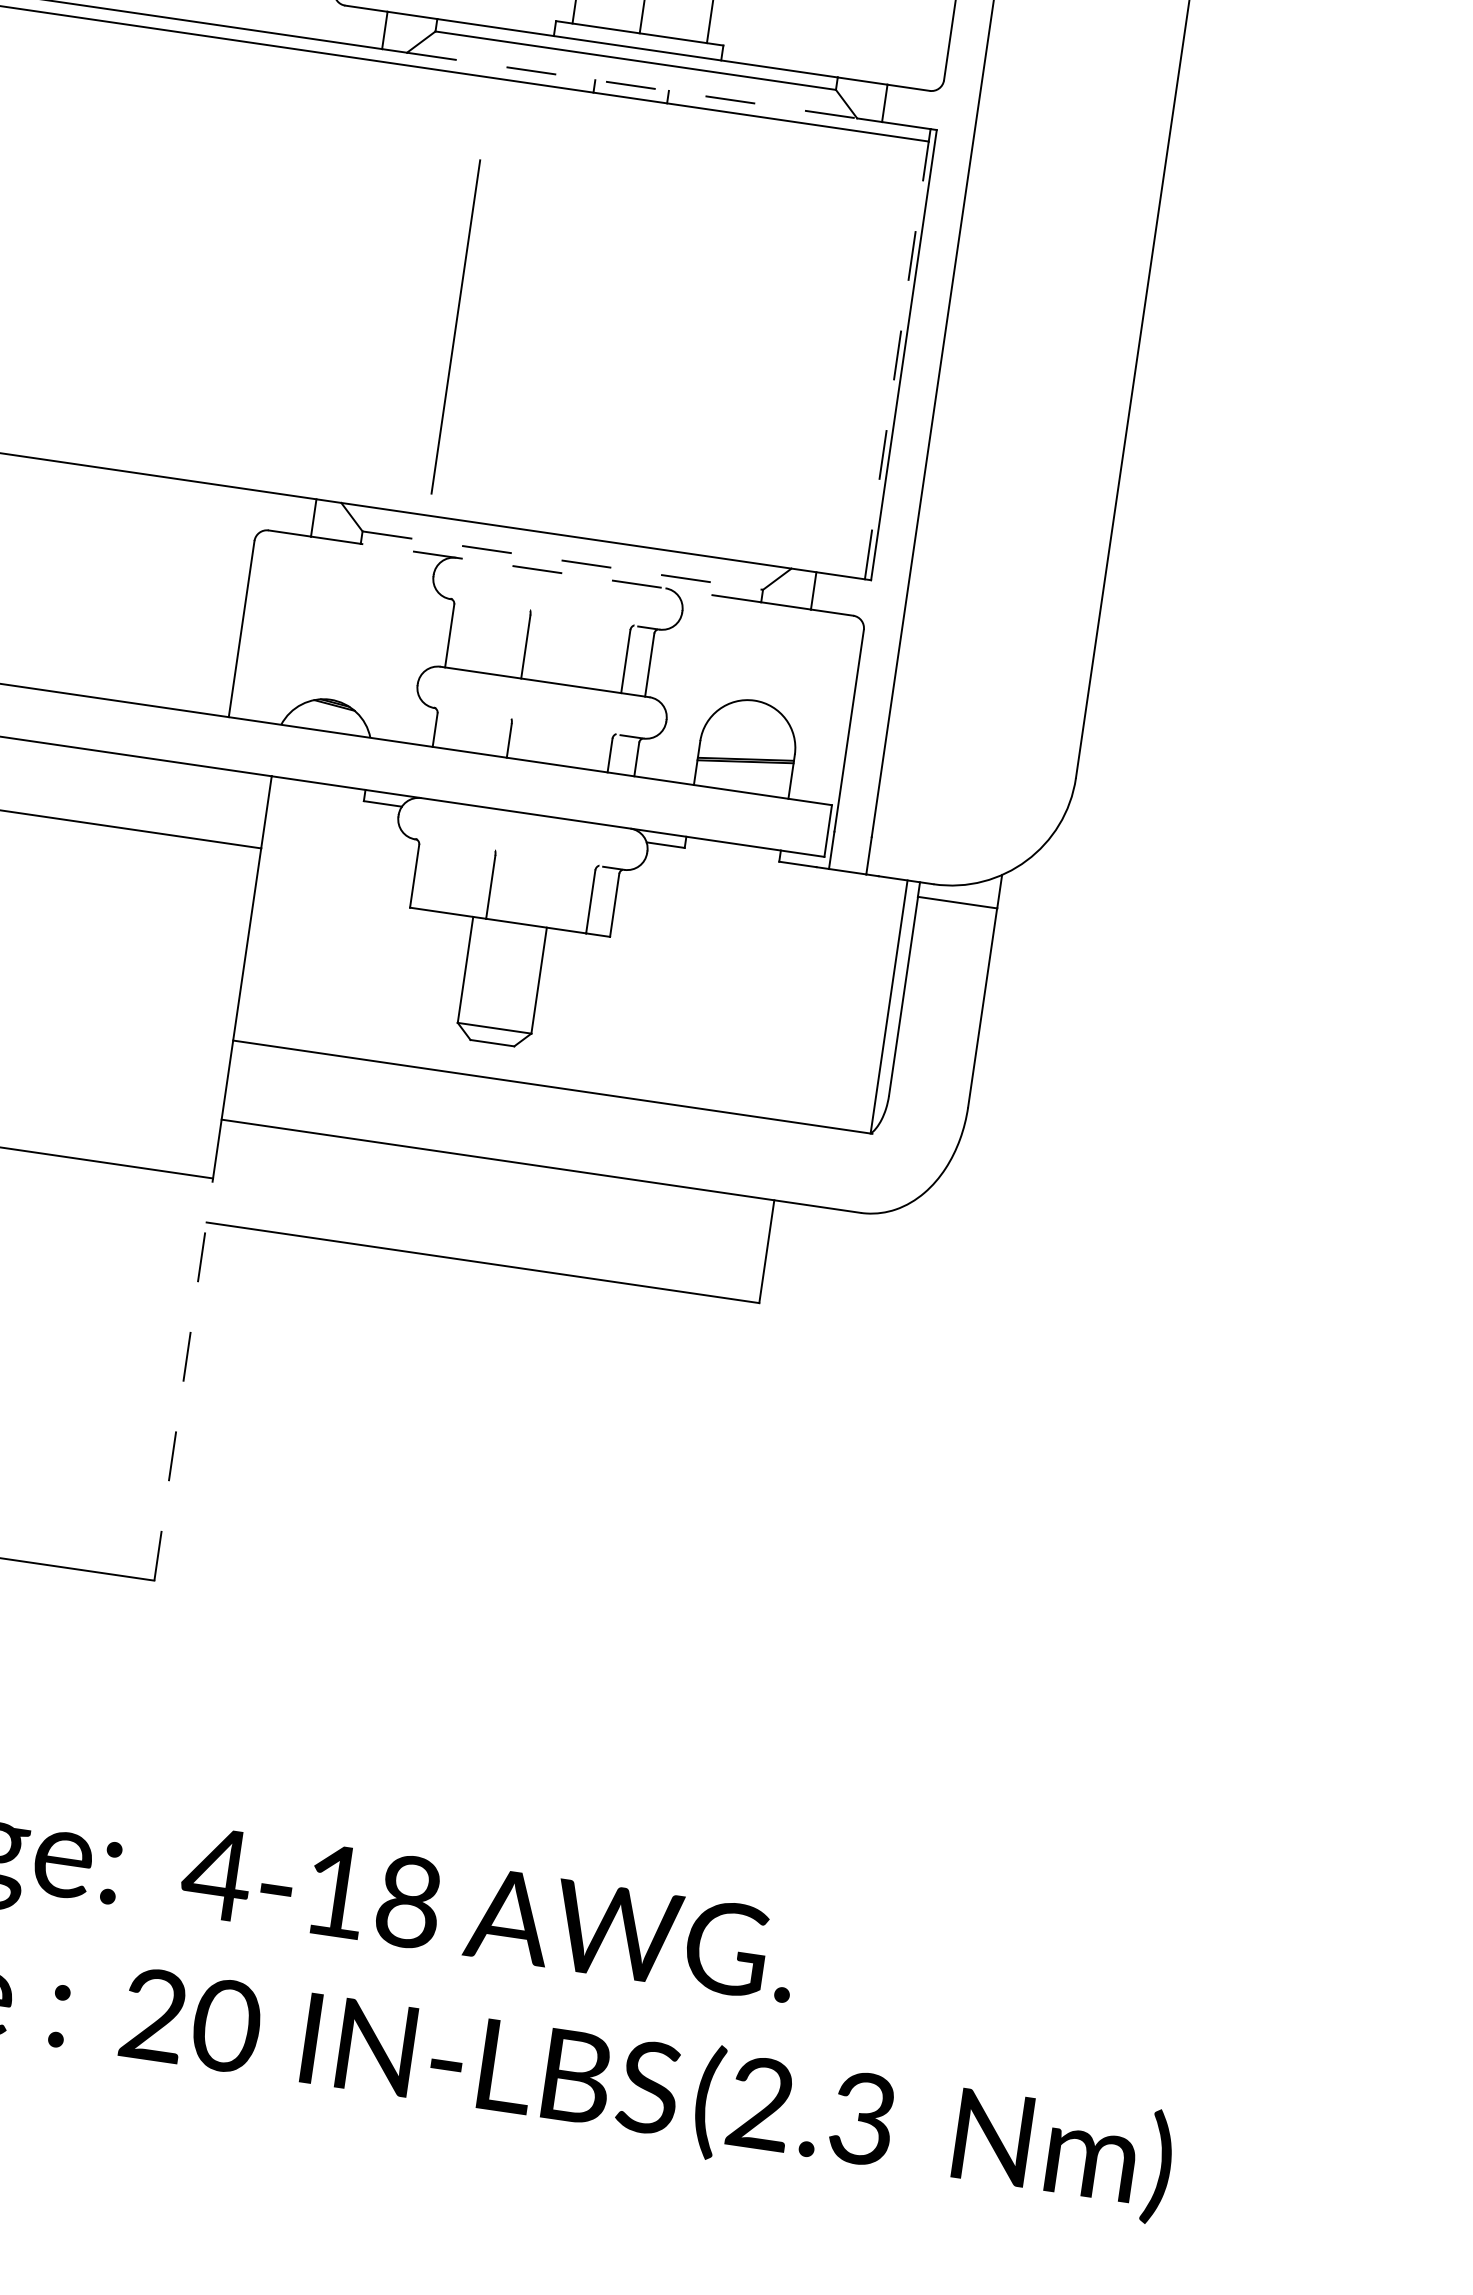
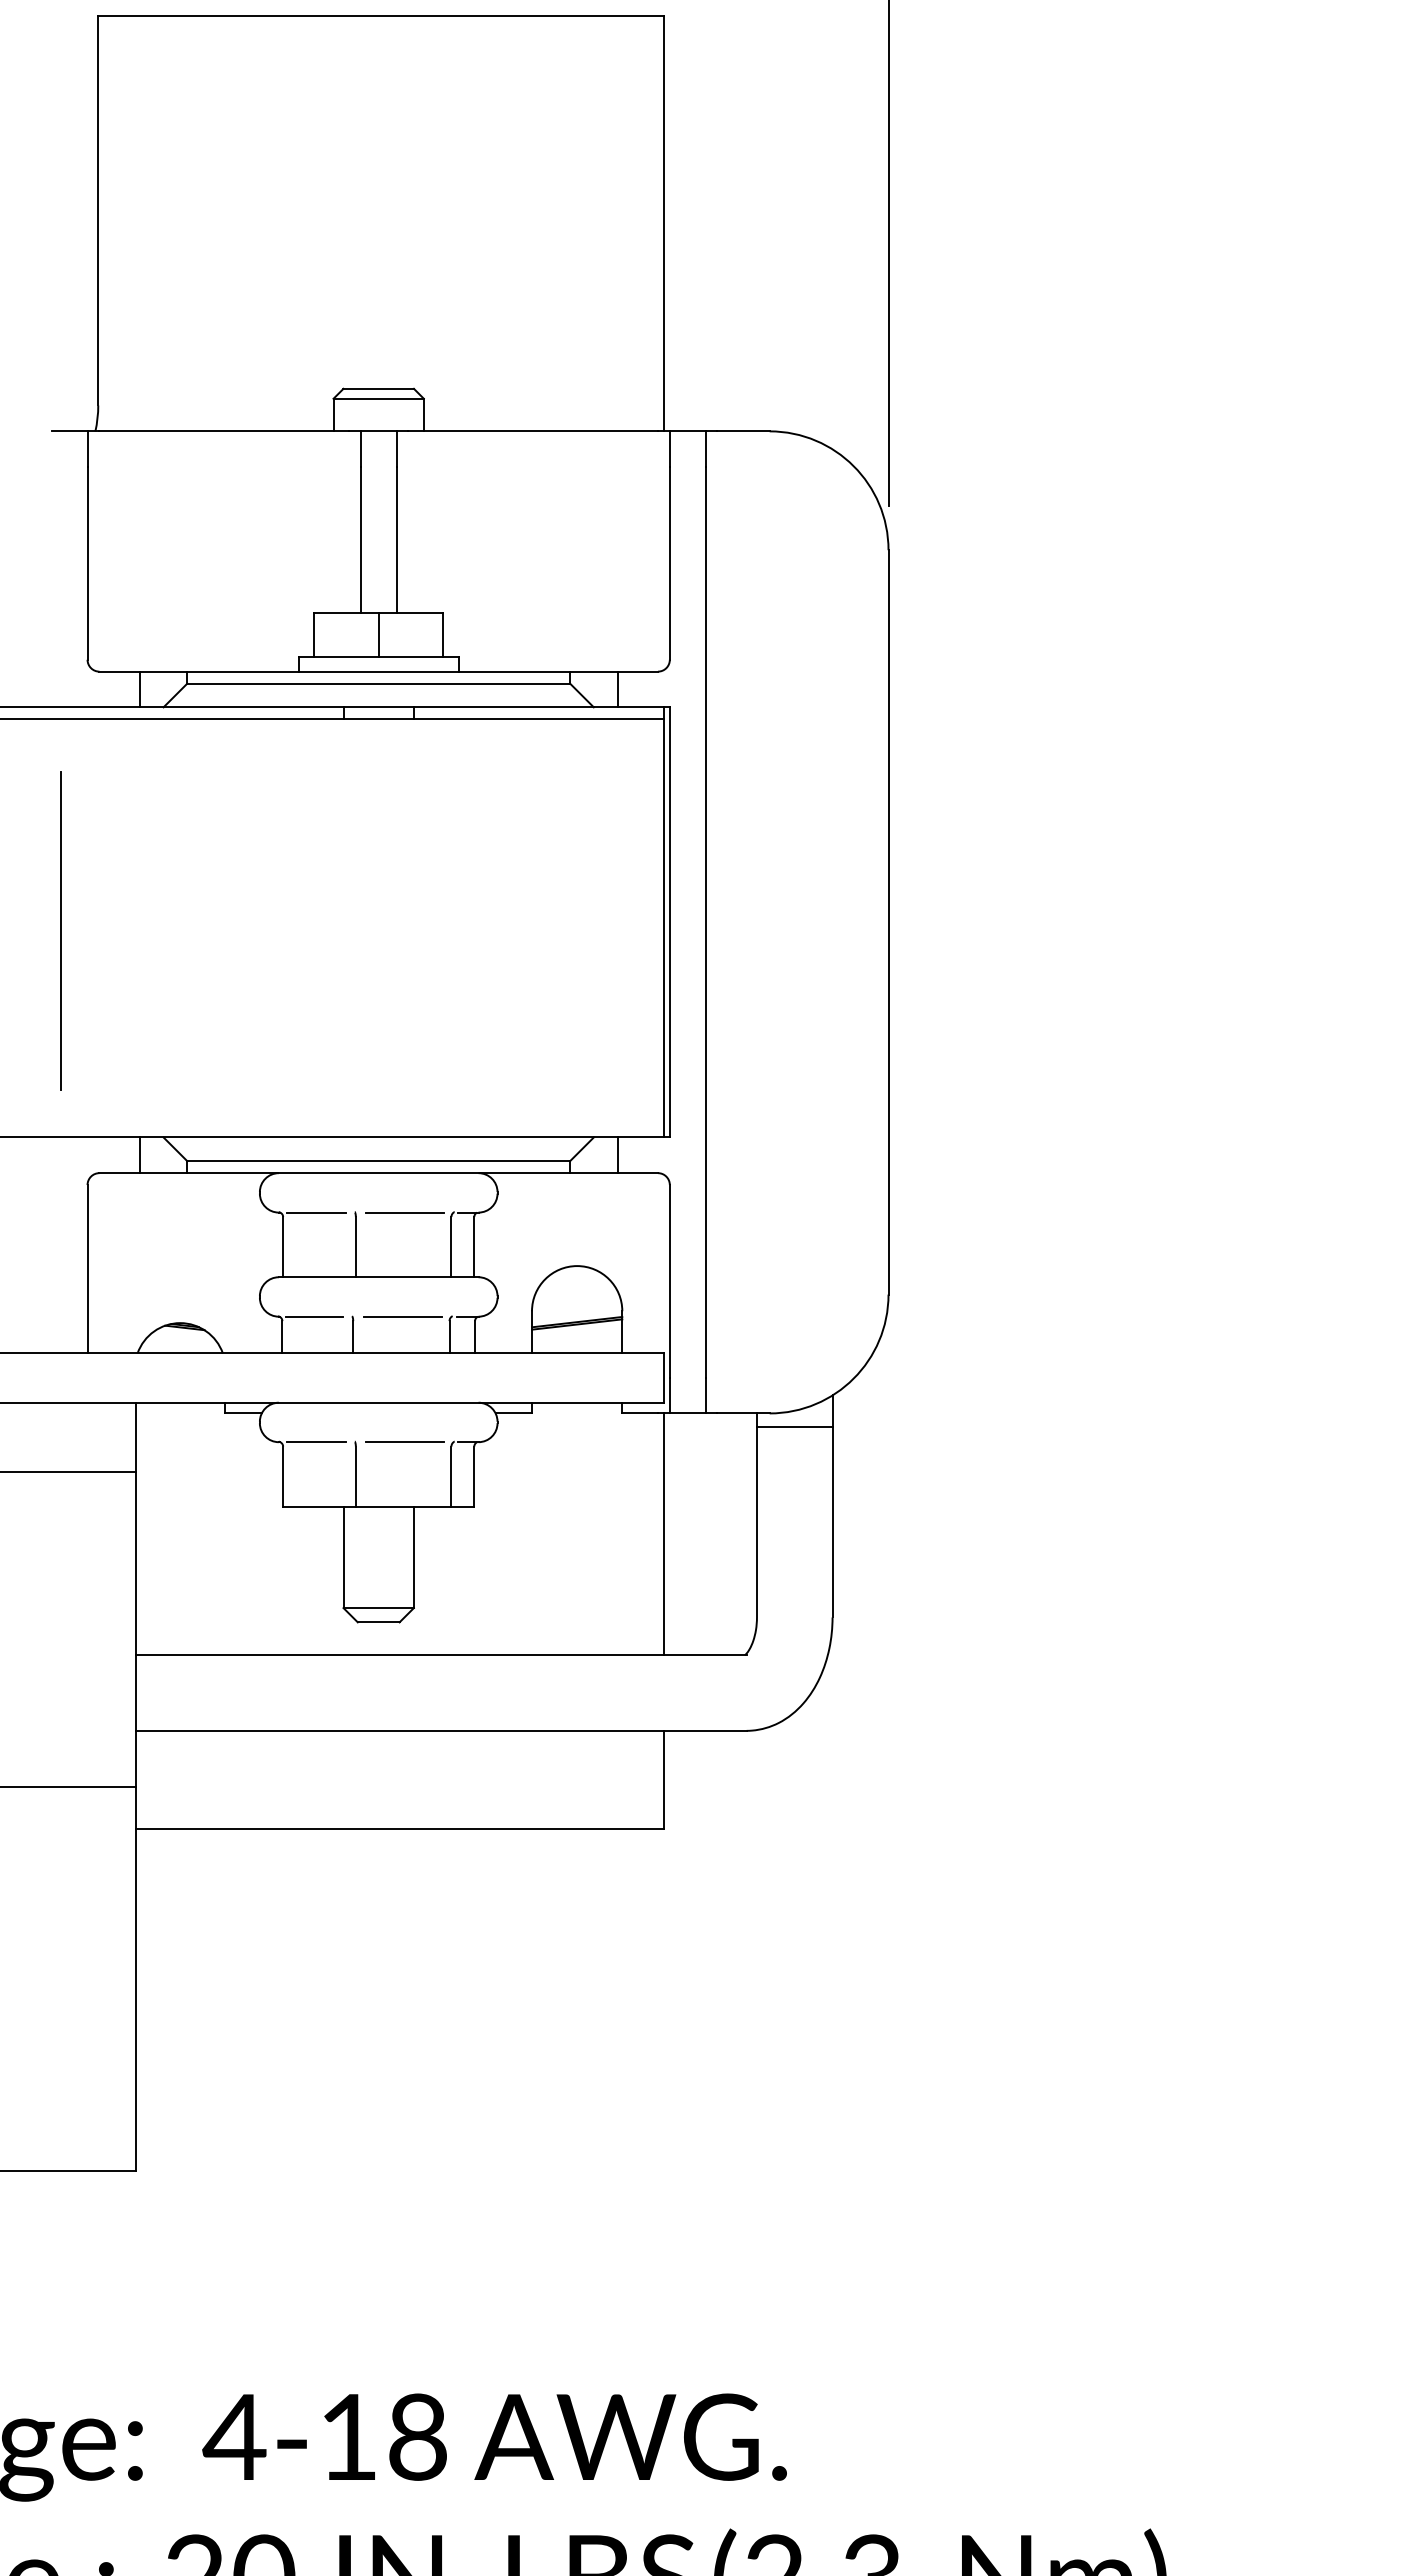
line: (632, 85) -> (379, 707), dashed -> solid
line: (455, 326) -> (60, 930), moved
line: (896, 359) -> (663, 927), dashed -> solid
line: (563, 561) -> (379, 1161), dashed -> solid
line: (560, 573) -> (378, 1173), dashed -> solid
line: (488, 604) -> (315, 1212), added
line: (581, 618) -> (404, 1212), added
line: (471, 713) -> (314, 1316), added
line: (564, 726) -> (402, 1316), added
line: (453, 845) -> (315, 1442), added
line: (546, 858) -> (404, 1442), added
line: (888, 1007) -> (663, 1534), moved
line: (183, 1378) -> (135, 1978), dashed -> solid

